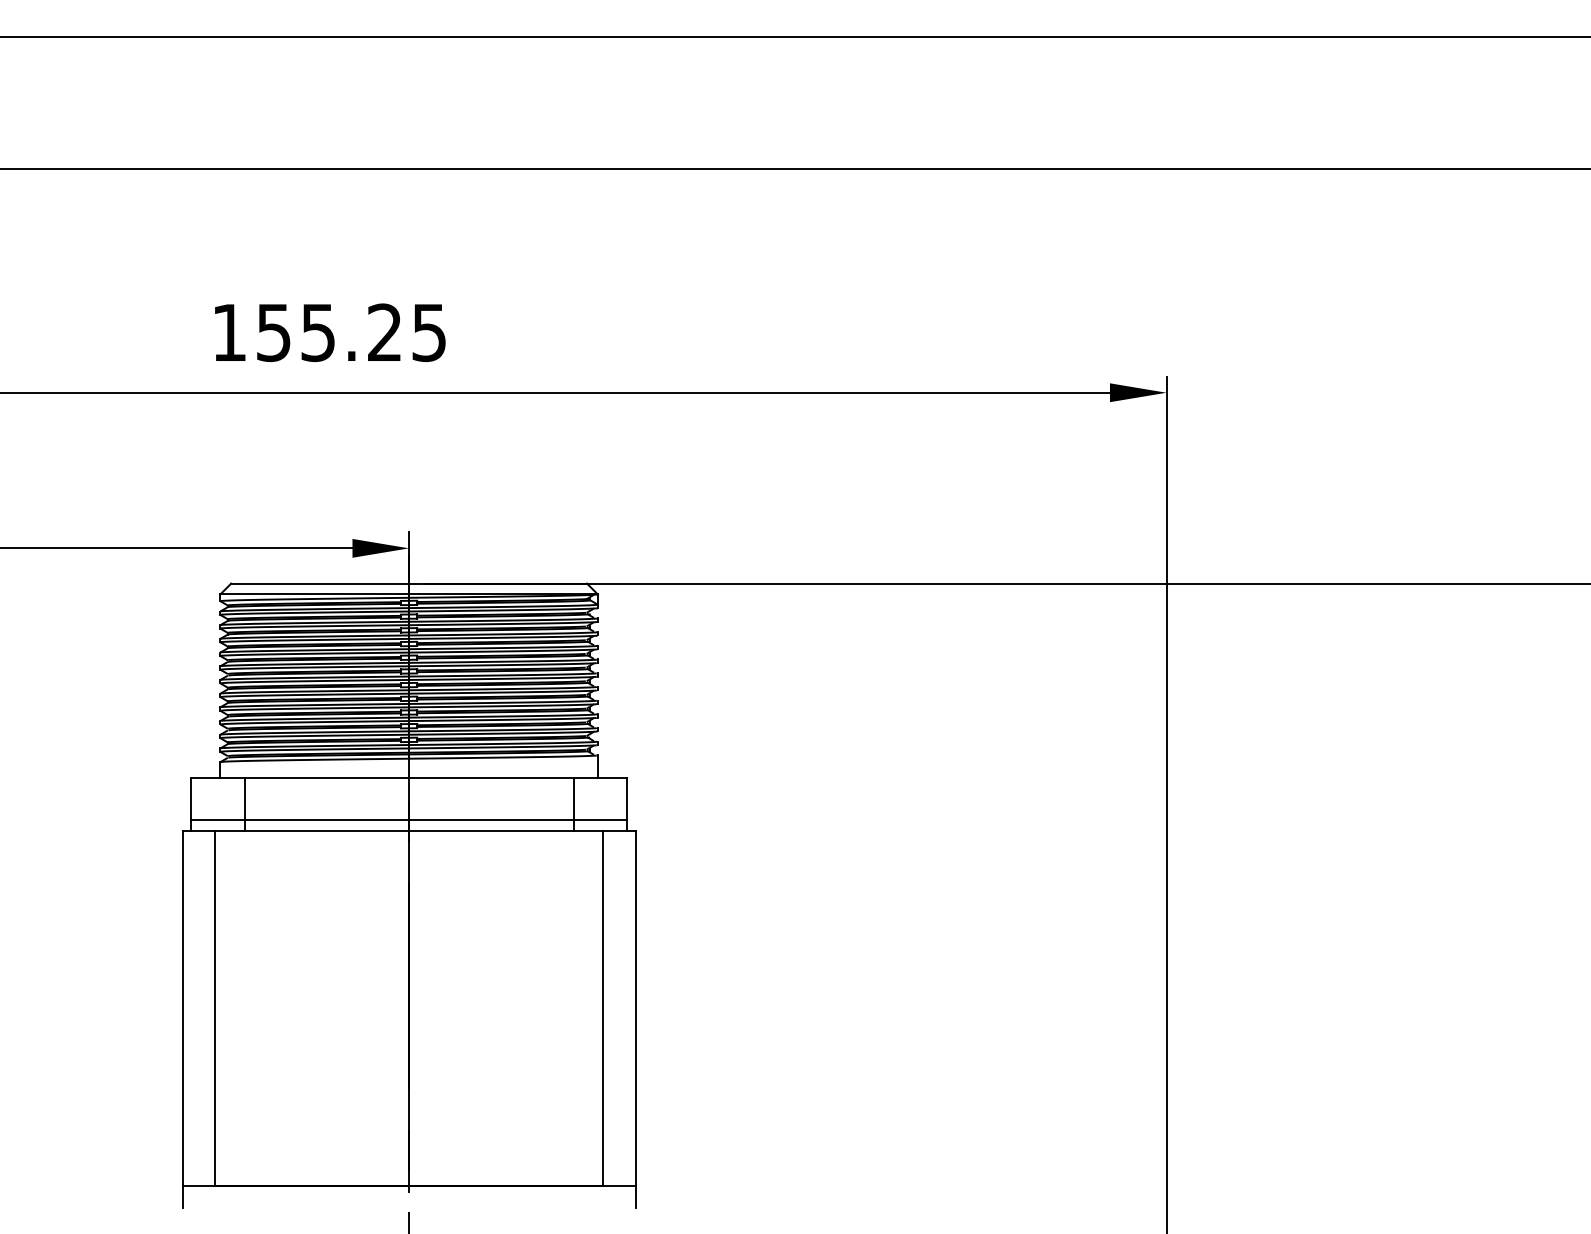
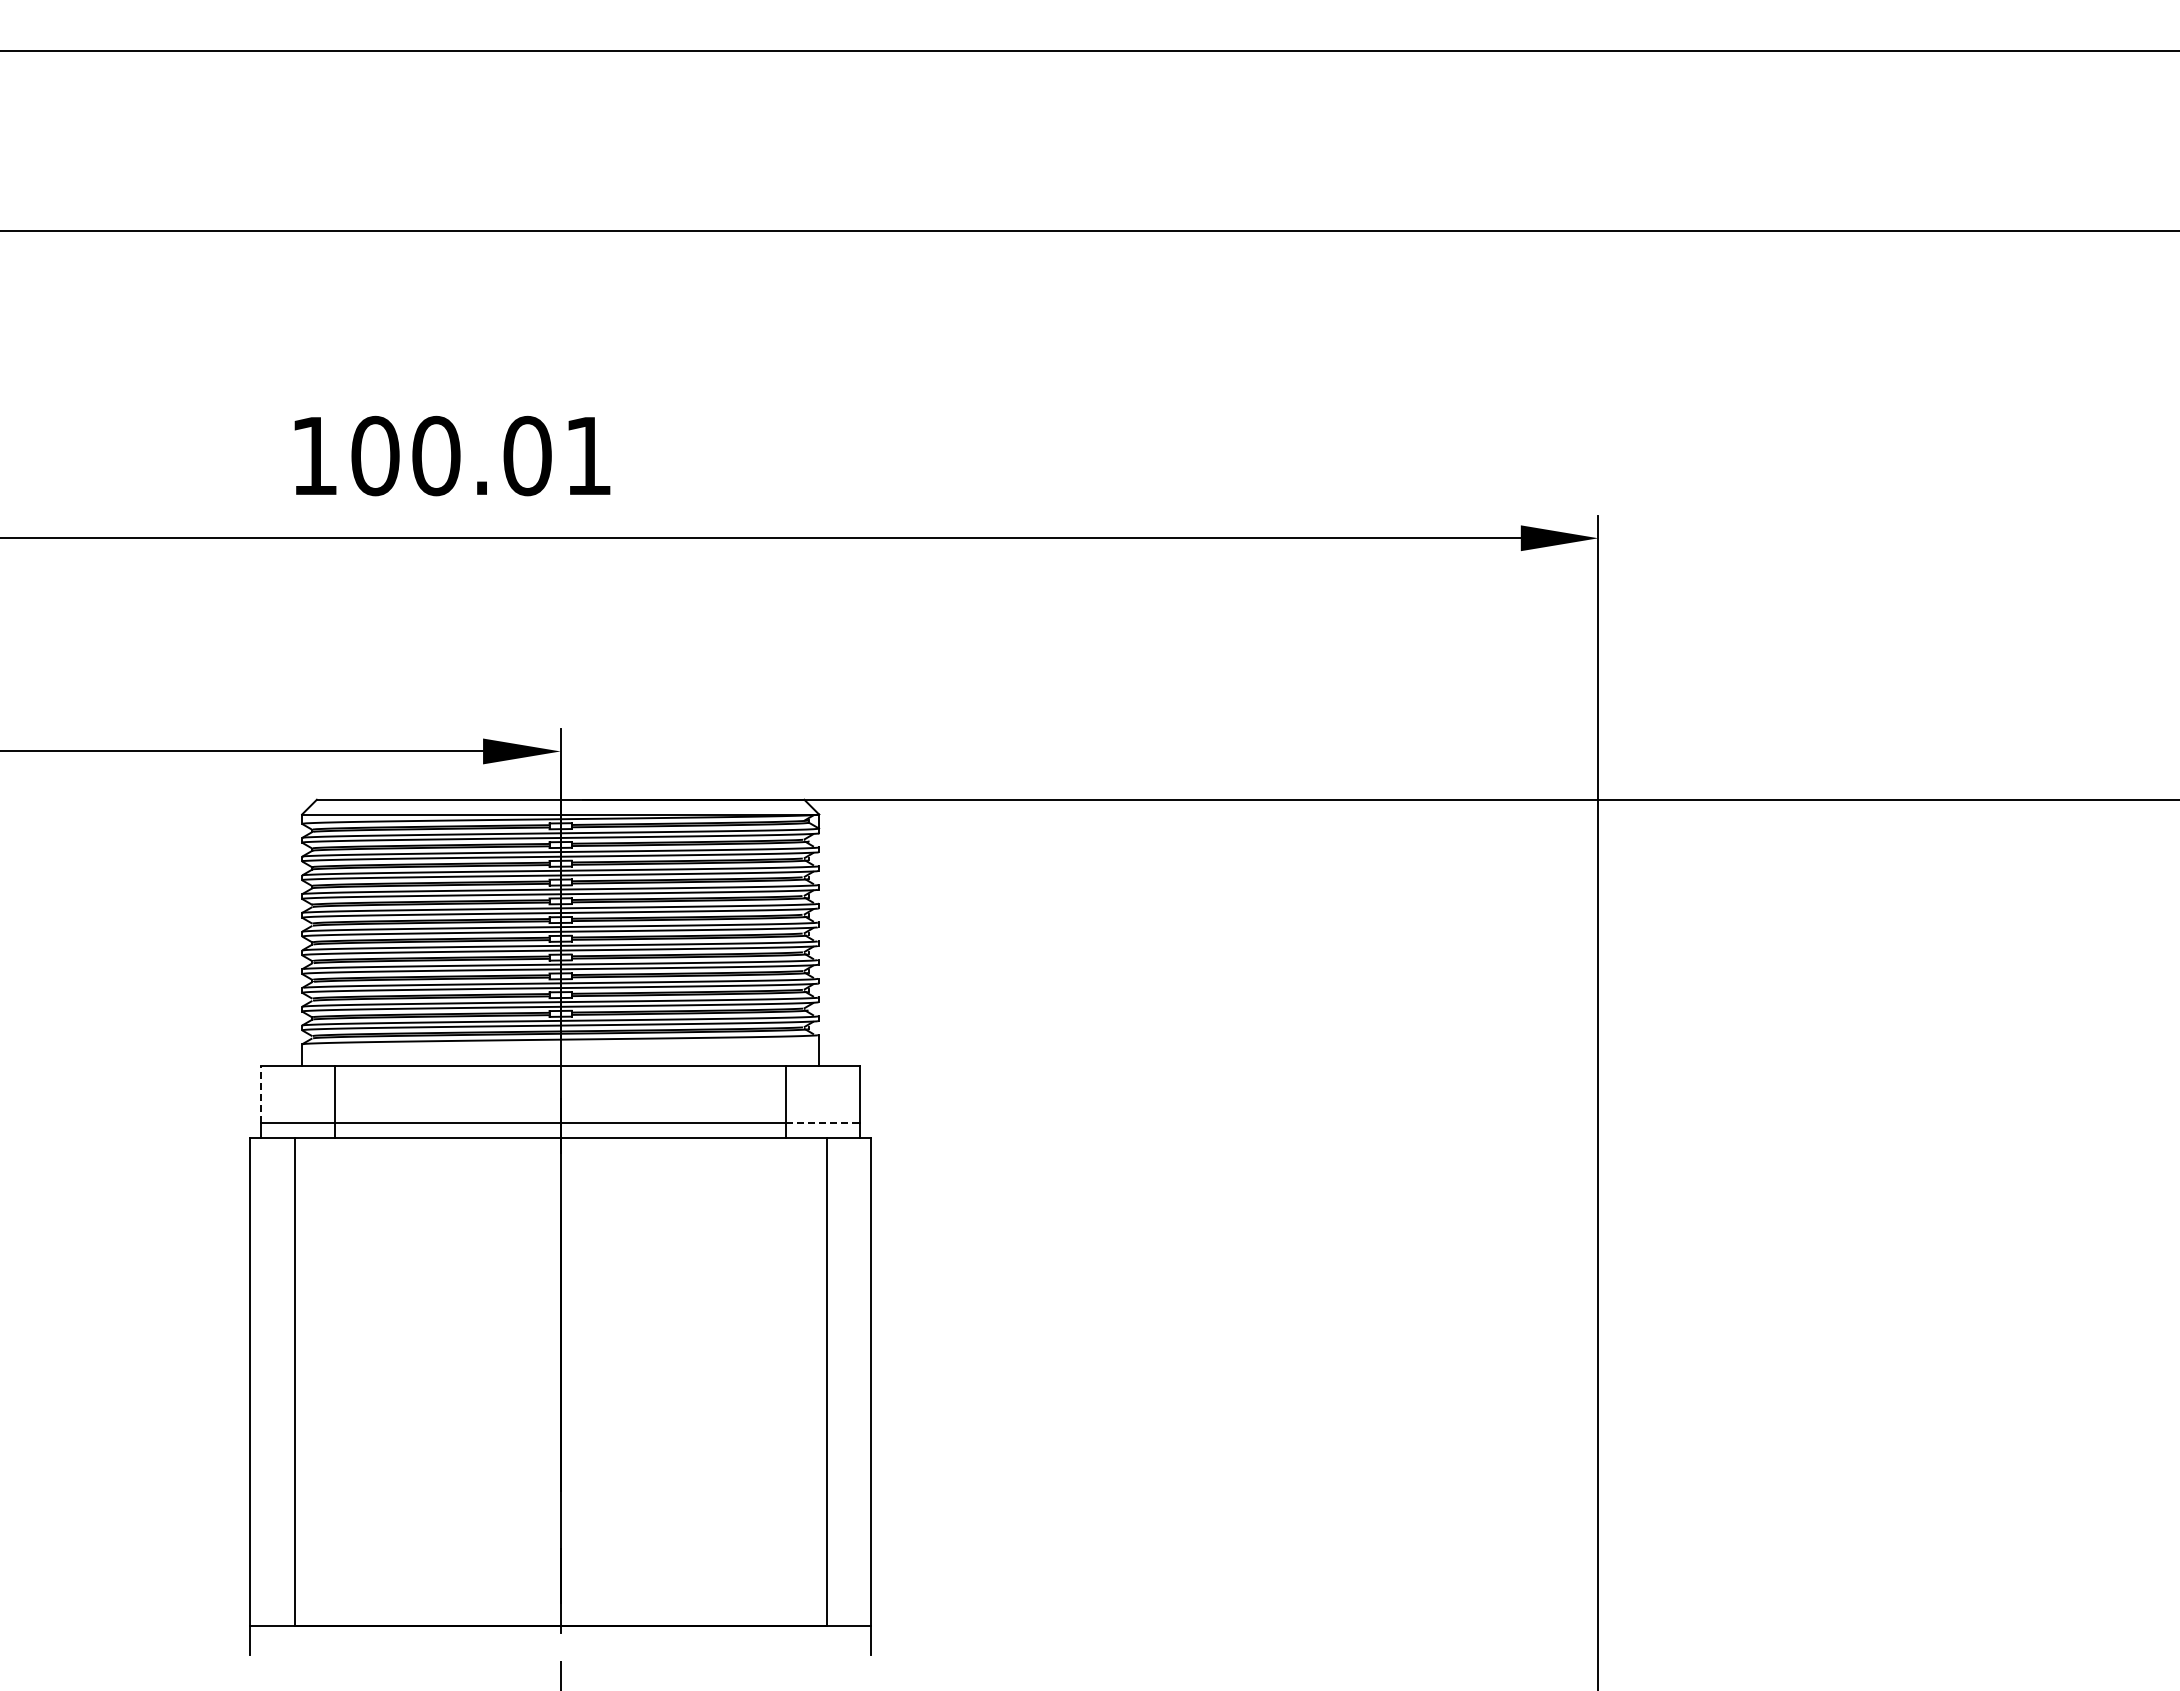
text: (350, 332) -> (480, 455), 155.25 -> 100.01
line: (190, 798) -> (261, 1094), solid -> dashed
line: (600, 819) -> (822, 1123), solid -> dashed

